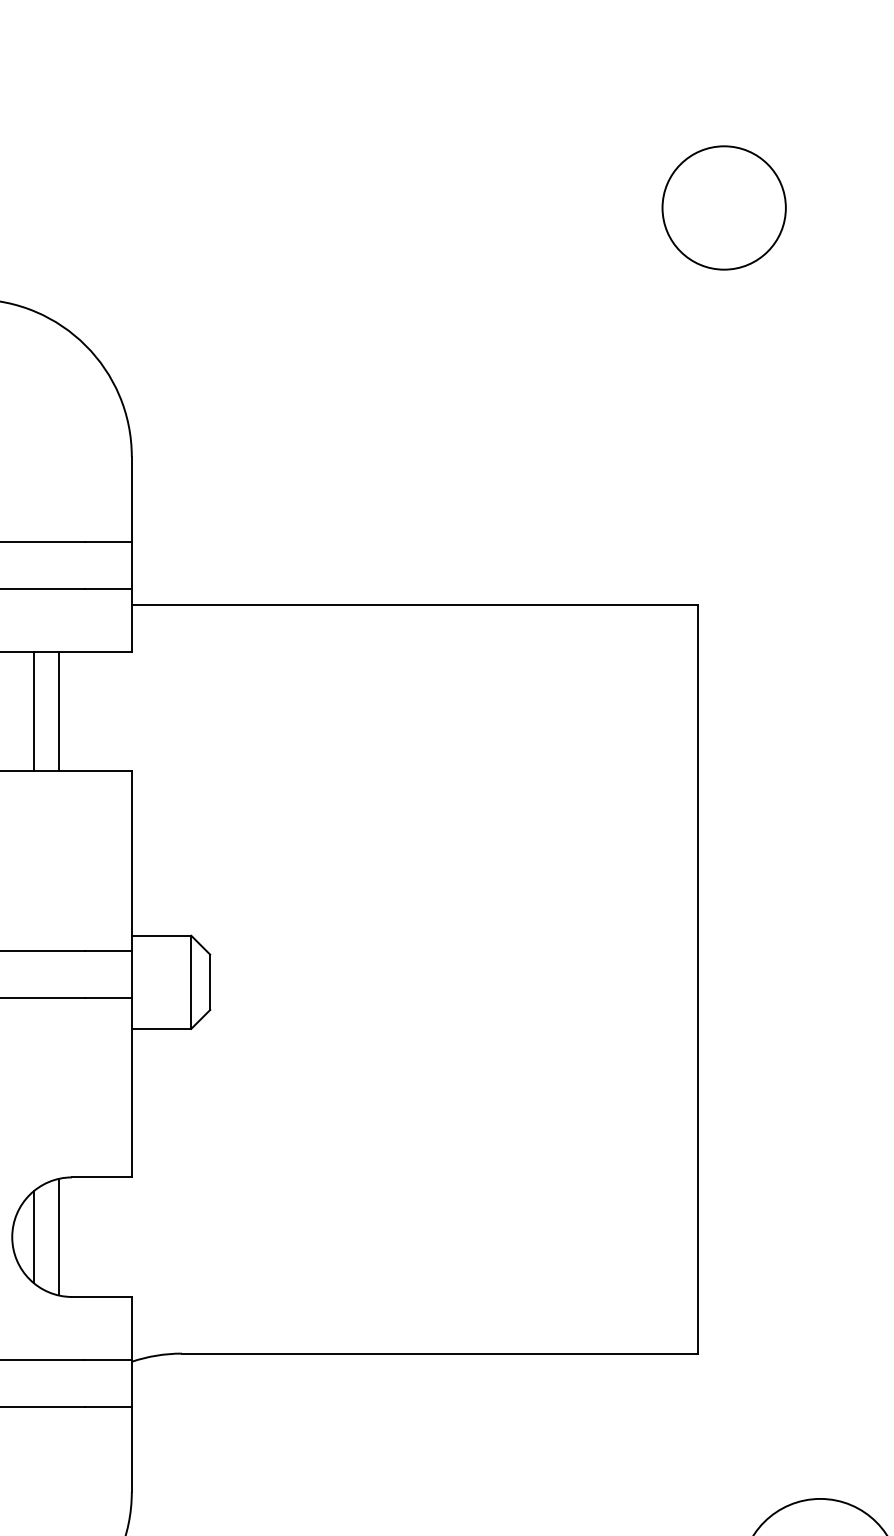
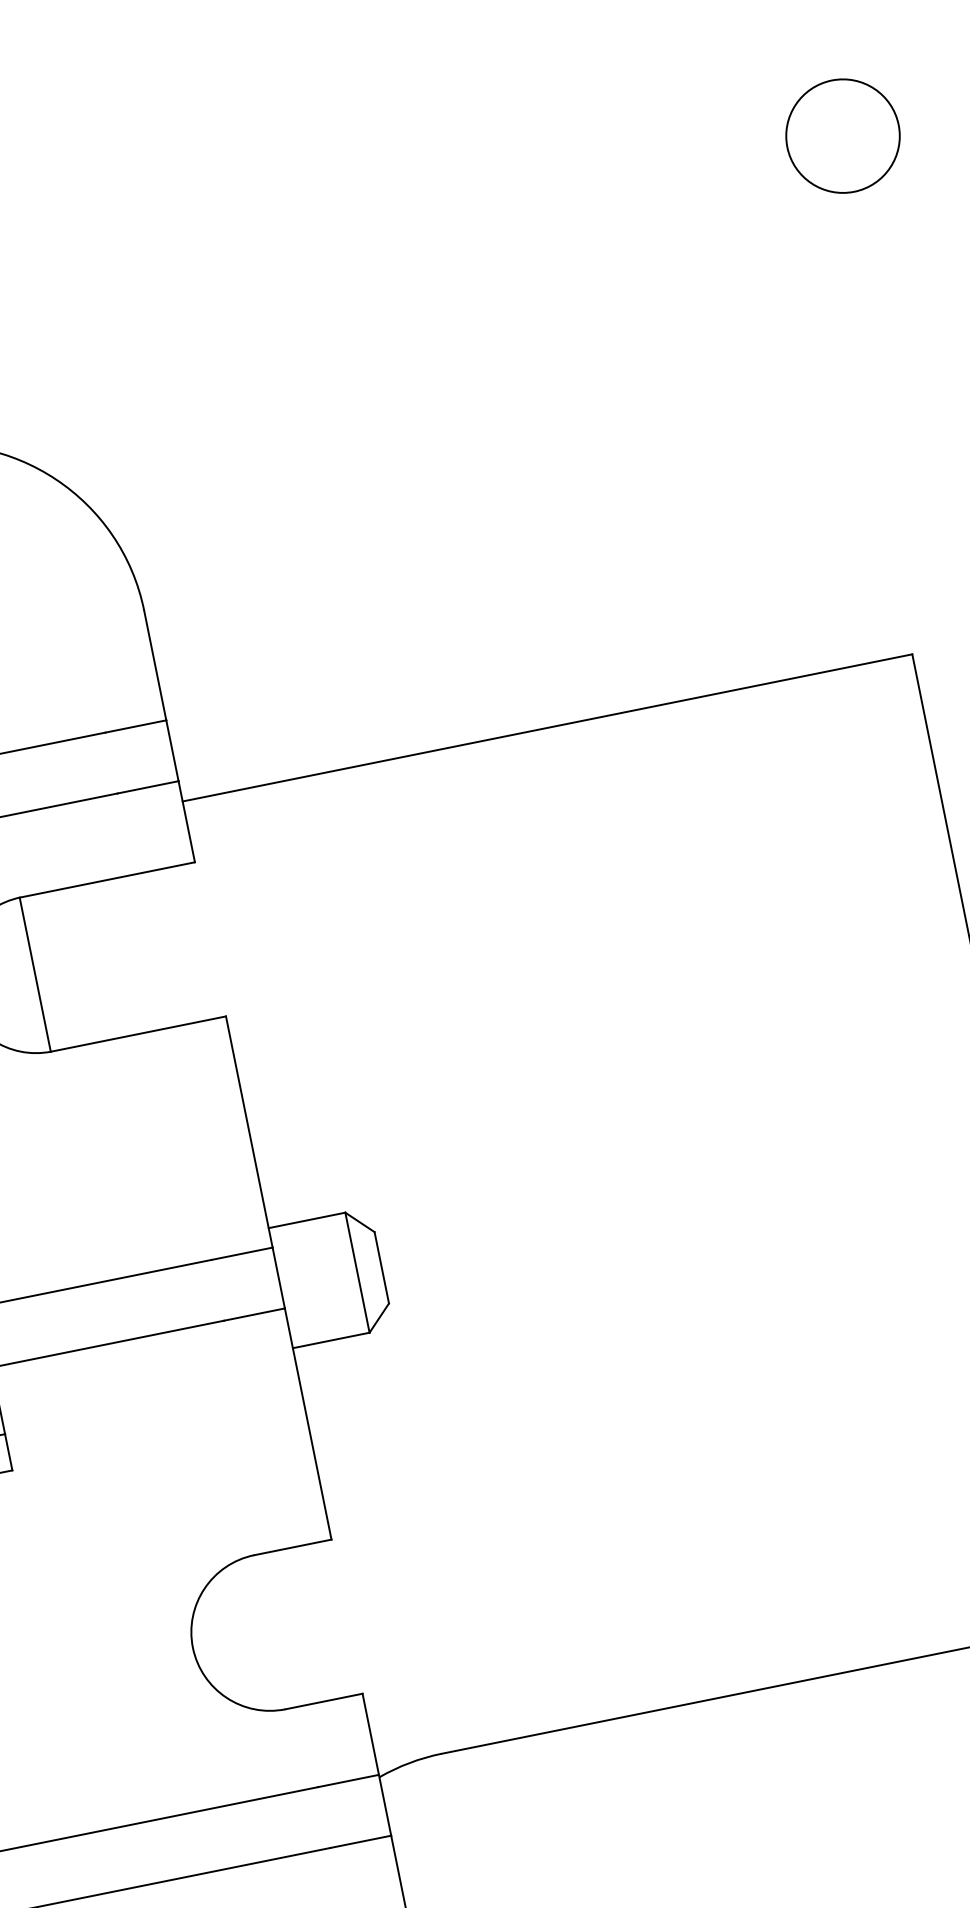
circle: (723, 207) -> (842, 135), size x0.7
line: (33, 711) -> (83, 964), removed
line: (58, 711) -> (115, 958), removed
line: (58, 1236) -> (252, 1634), removed
line: (33, 1237) -> (220, 1642), removed

